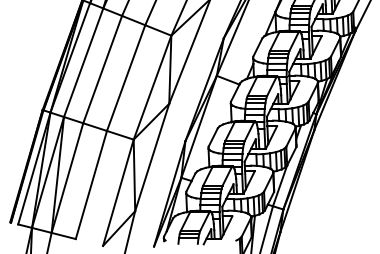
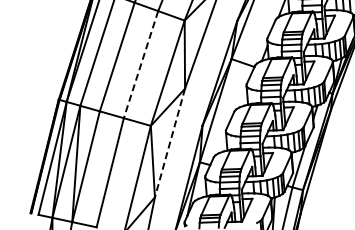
line: (125, 78) -> (140, 65), solid -> dashed
line: (152, 157) -> (170, 143), solid -> dashed

